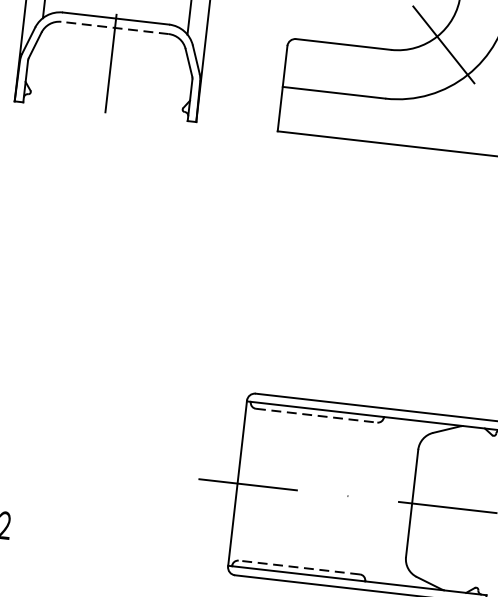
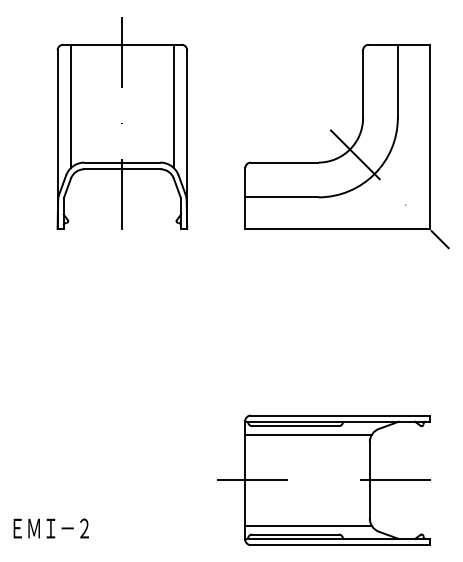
line: (113, 28) -> (121, 169), dashed -> solid
line: (317, 416) -> (296, 426), dashed -> solid
line: (333, 429) -> (308, 434), added
line: (319, 556) -> (308, 525), added
line: (299, 567) -> (295, 534), dashed -> solid

